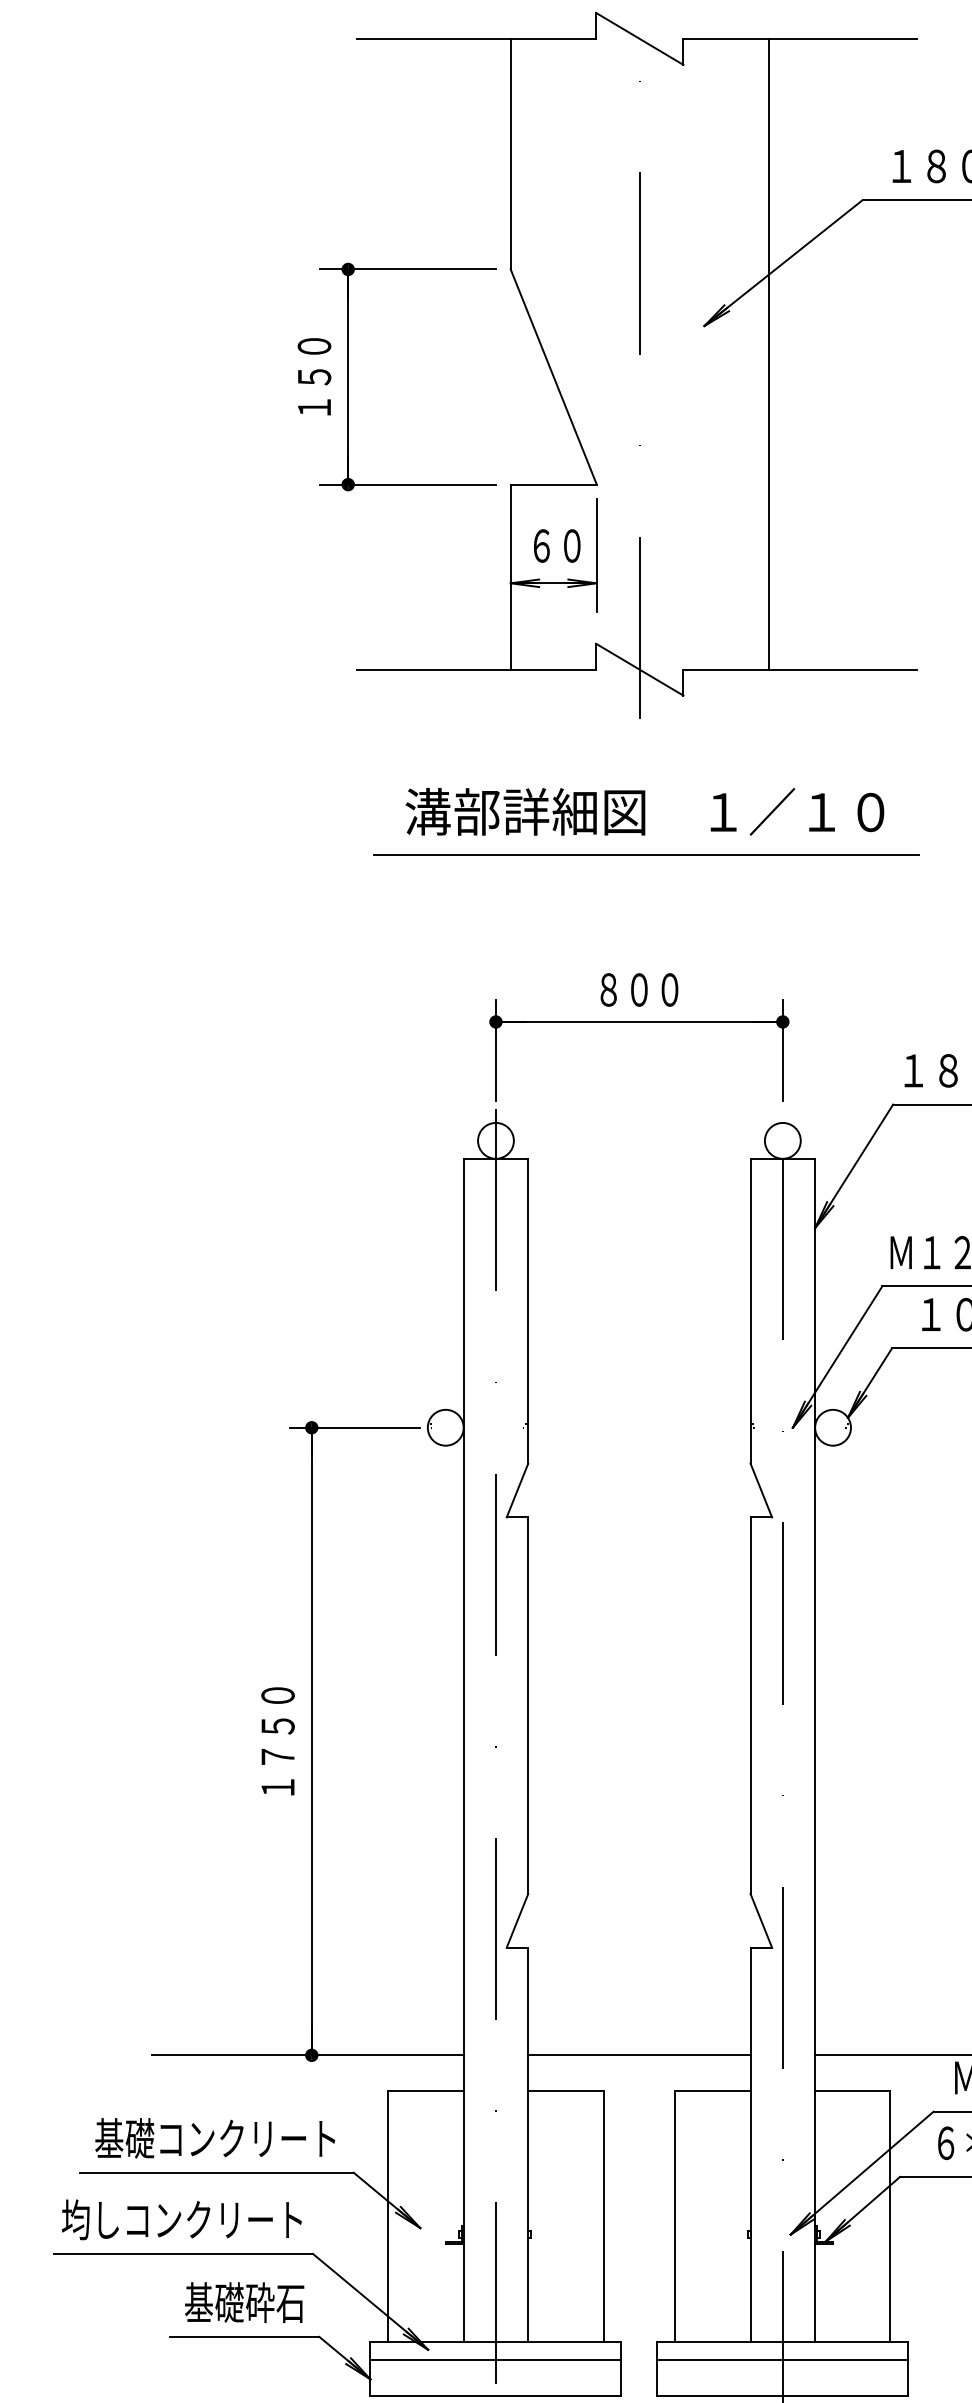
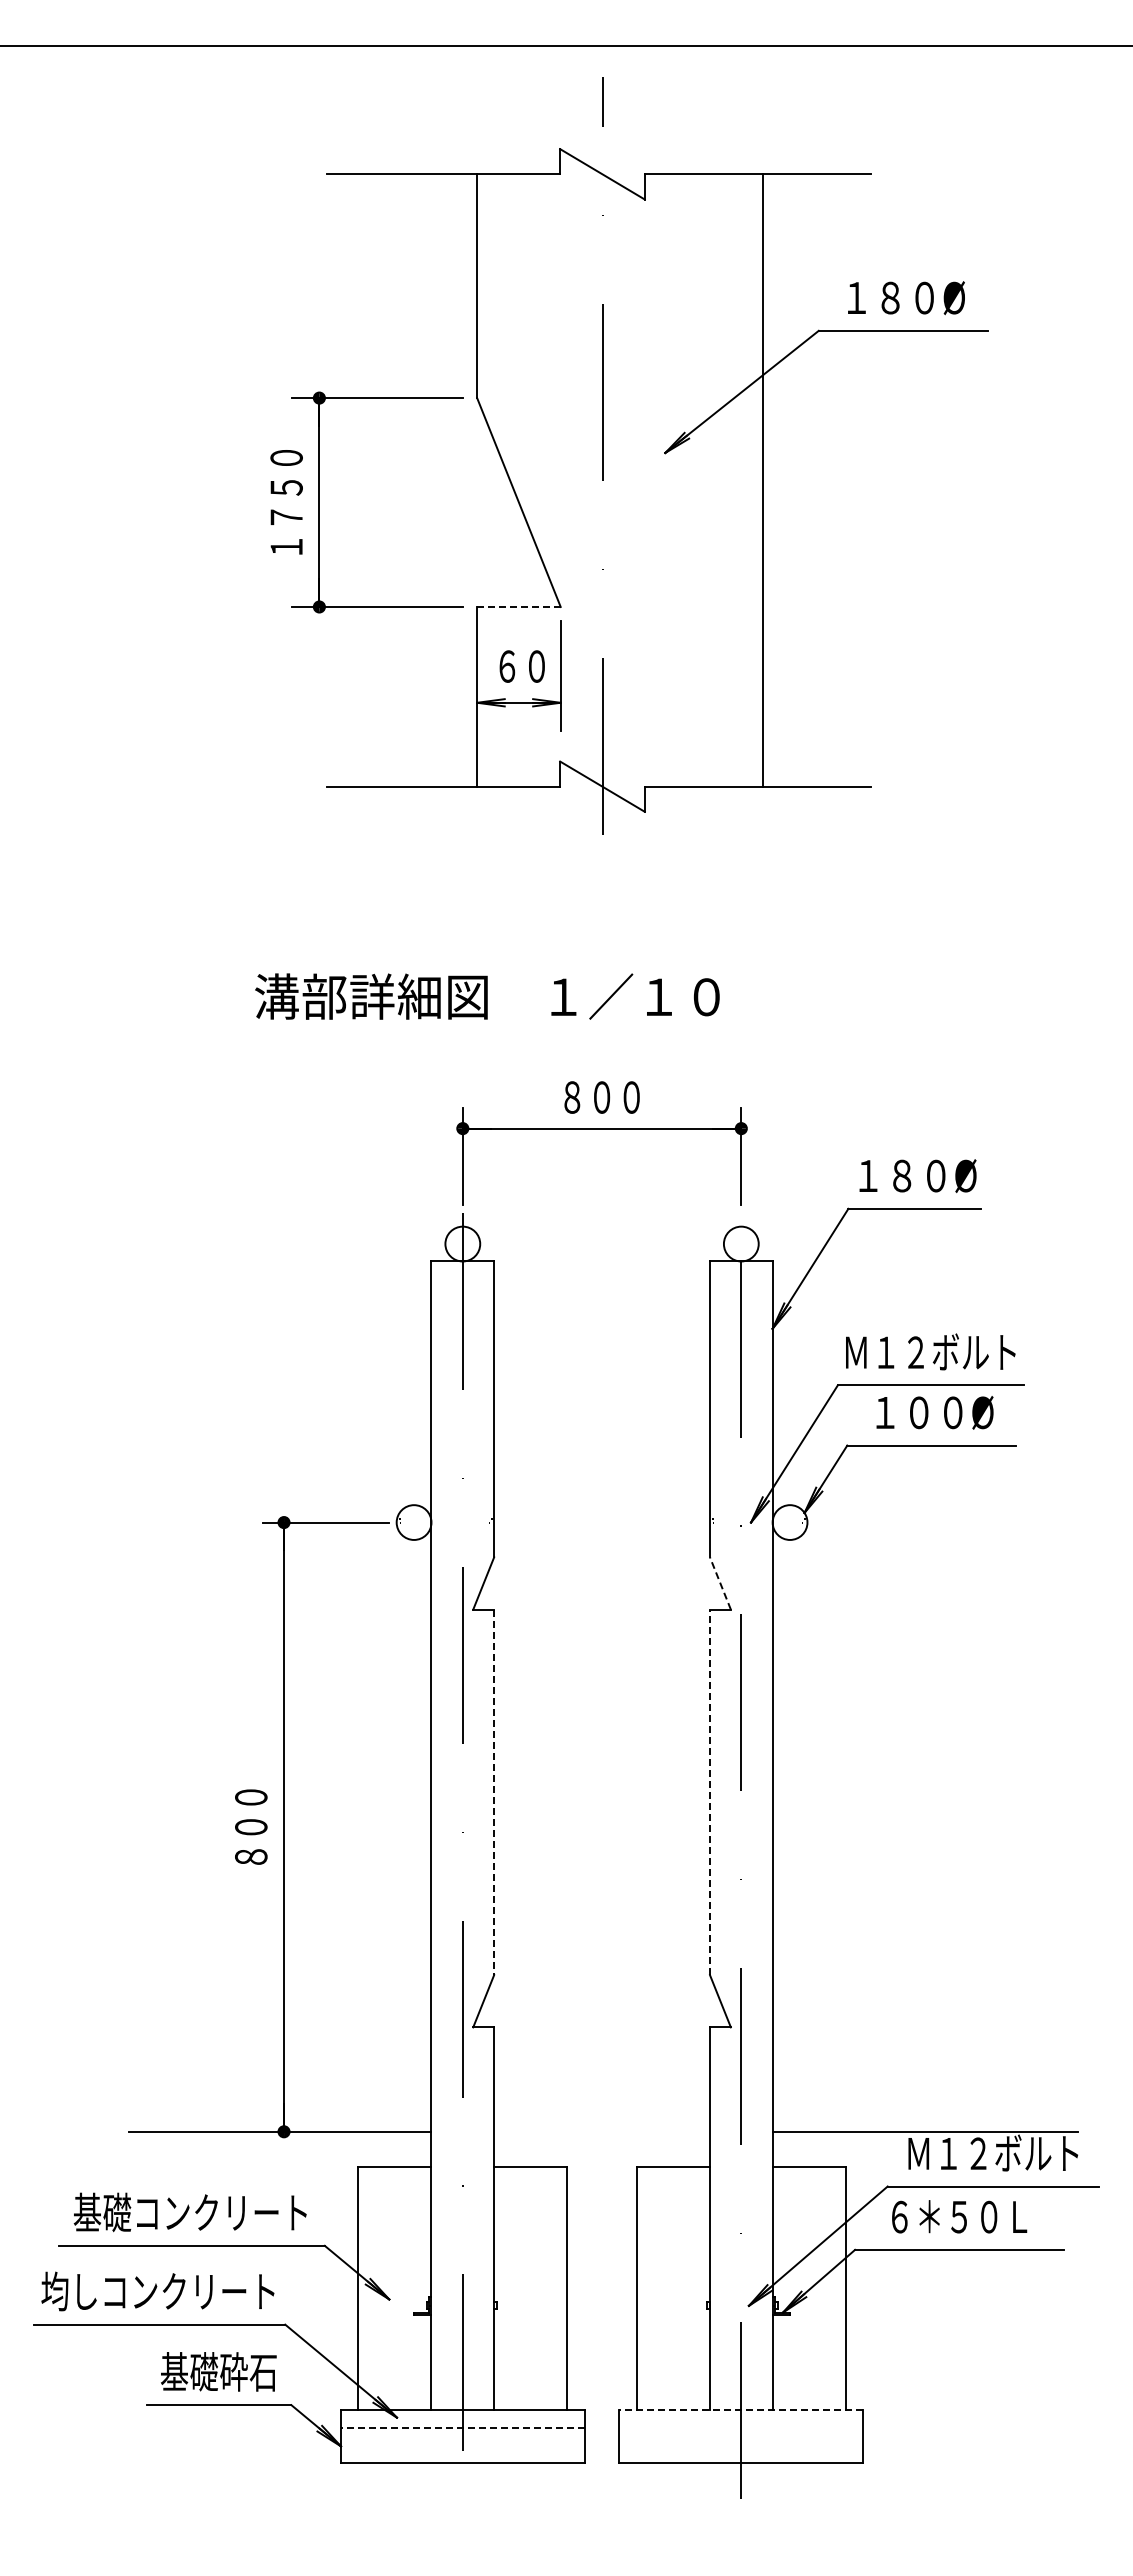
line: (769, 354) -> (763, 480), moved
text: (314, 376) -> (286, 502), １５０ -> １７５０
line: (553, 484) -> (518, 606), solid -> dashed
text: (644, 811) -> (487, 996), moved
line: (646, 854) -> (608, 966), removed
line: (761, 1490) -> (720, 1583), solid -> dashed
line: (528, 1705) -> (494, 1792), solid -> dashed
line: (750, 1705) -> (709, 1792), solid -> dashed
text: (278, 1740) -> (251, 1826), １７５０ -> ８００
line: (638, 2055) -> (601, 2131), removed
line: (783, 2342) -> (741, 2410), solid -> dashed
line: (495, 2359) -> (462, 2427), solid -> dashed
line: (783, 2359) -> (741, 2427), removed

